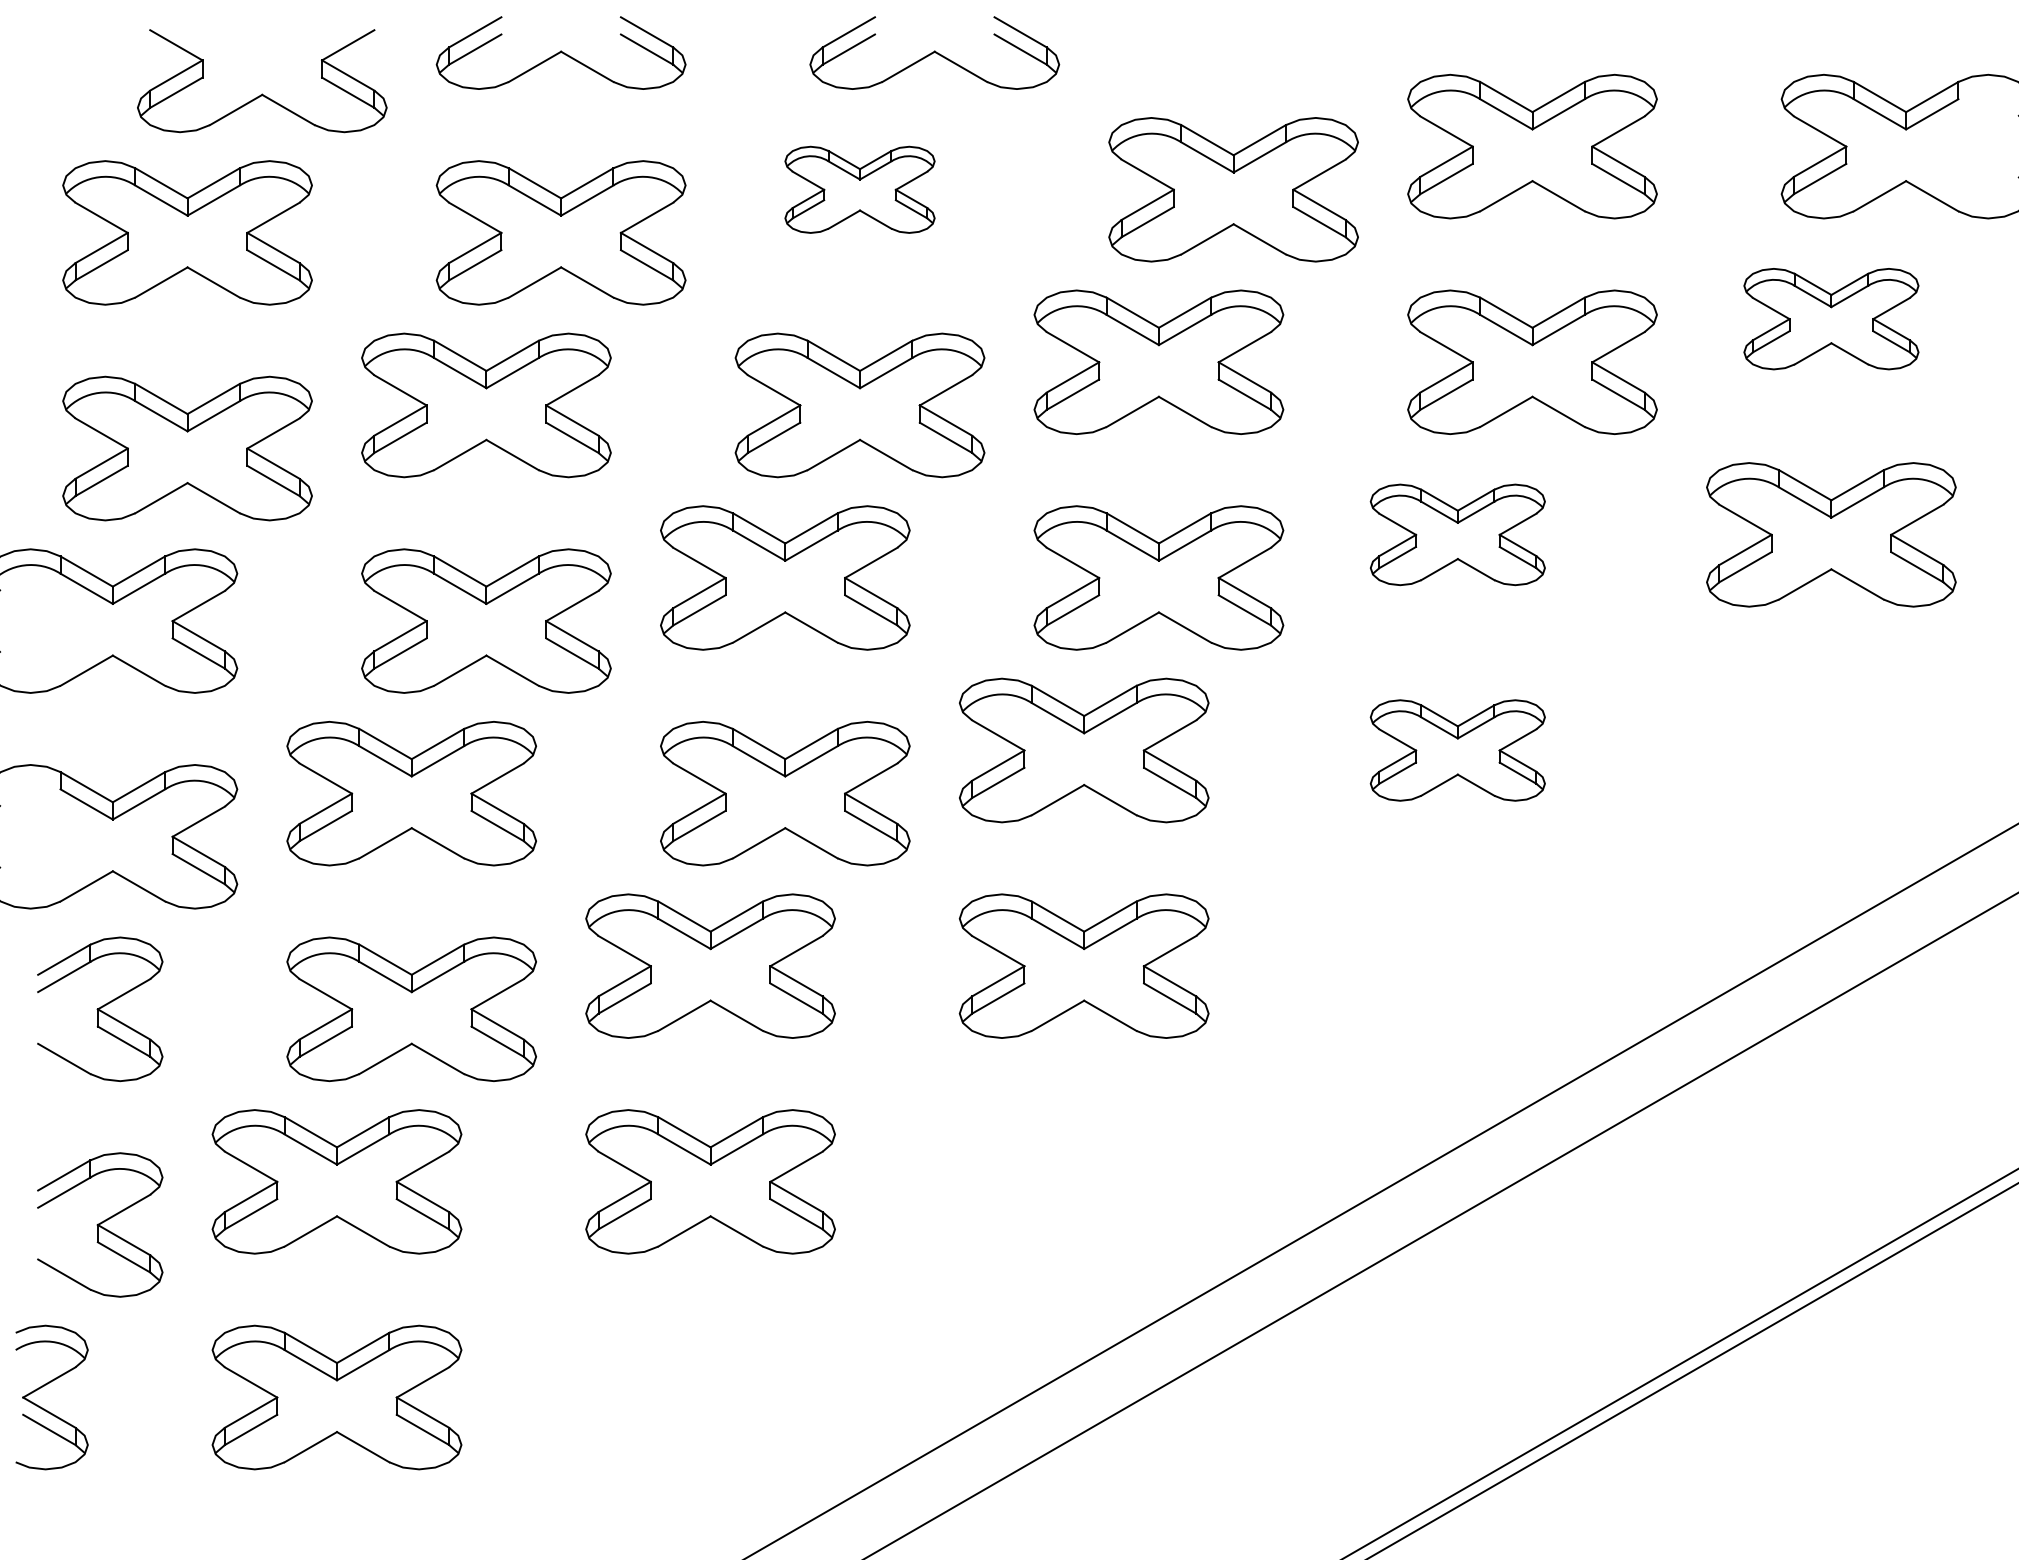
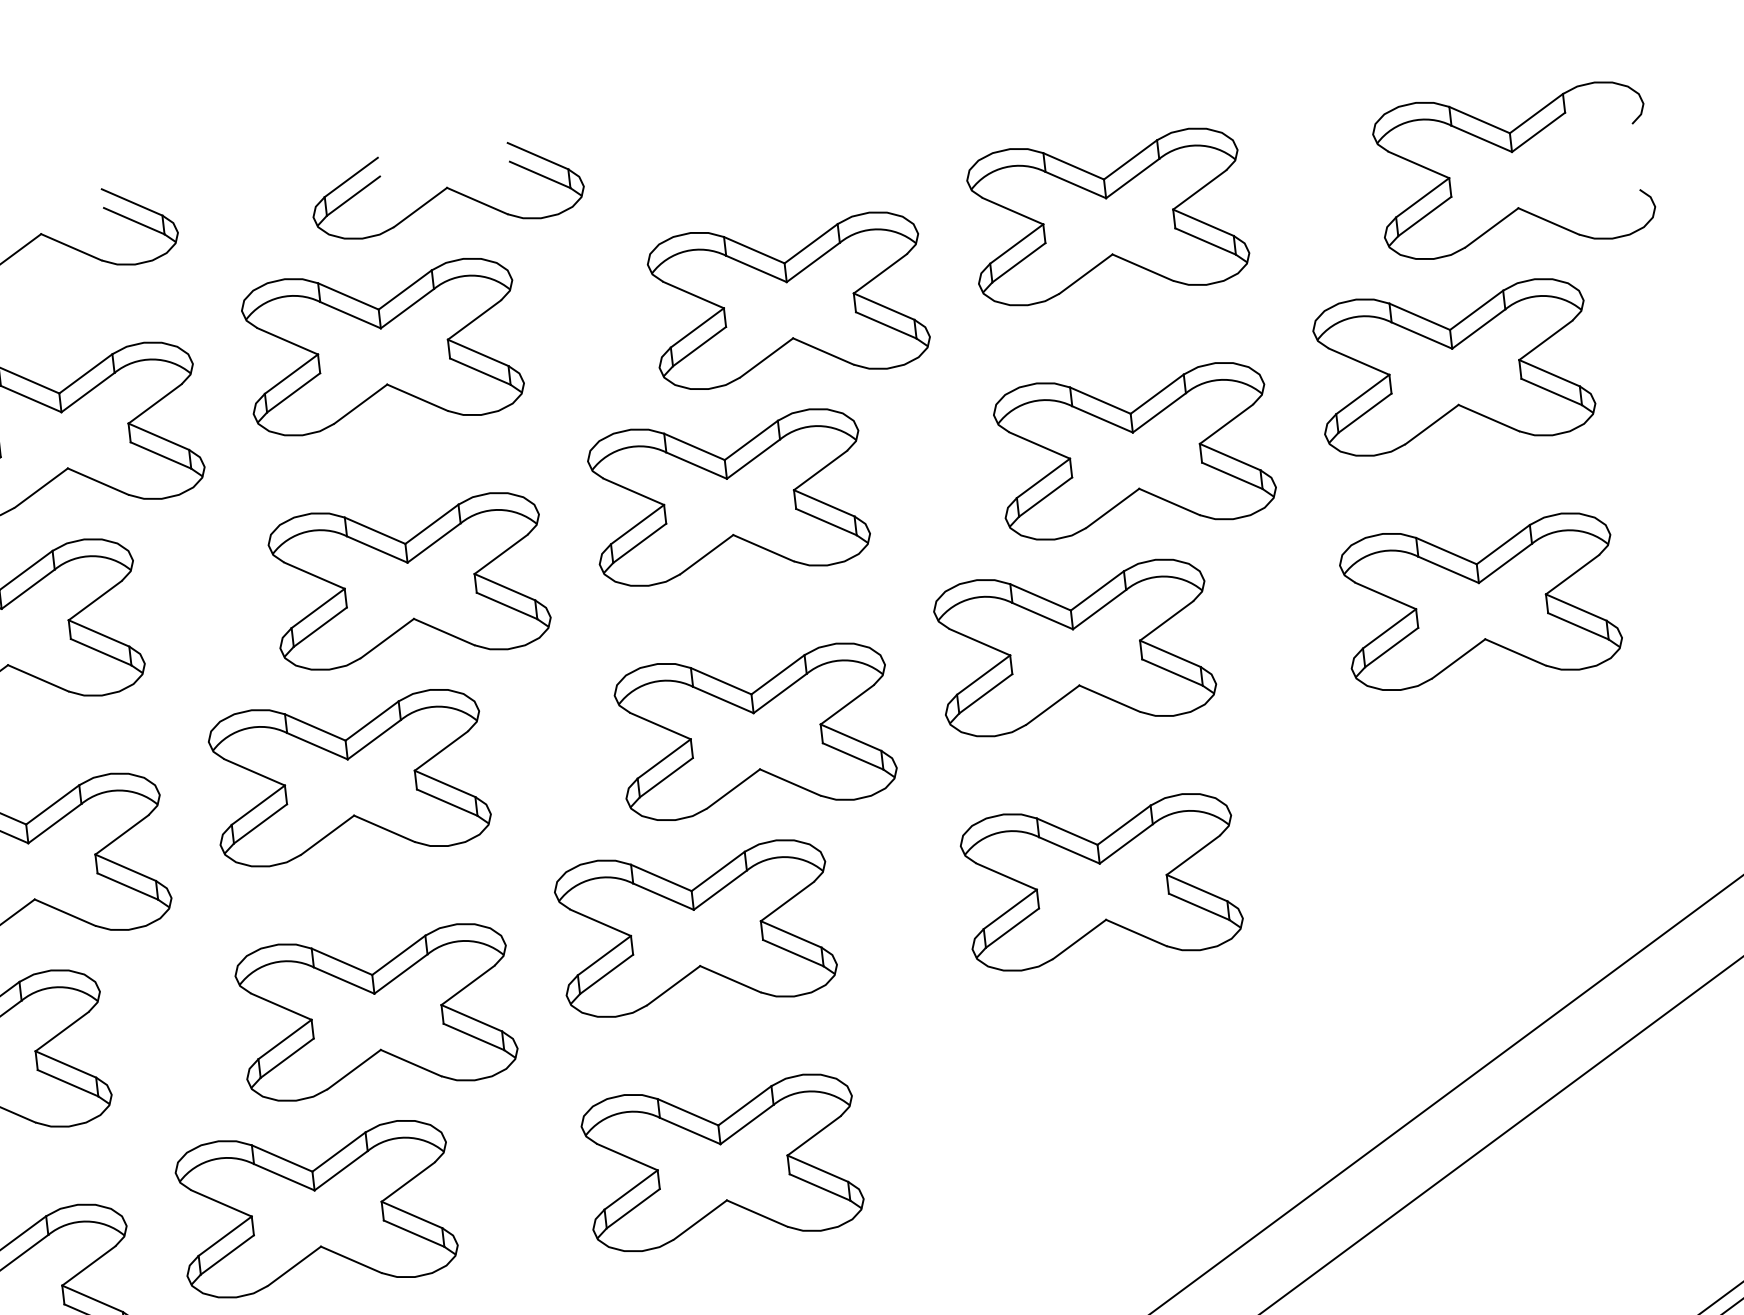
part: (859, 189) -> (382, 346), size x1.67
part: (1831, 318) -> (1454, 366), size x1.43
part: (1457, 534) -> (1074, 647), size x1.43
part: (1457, 750) -> (1101, 882), size x1.43

